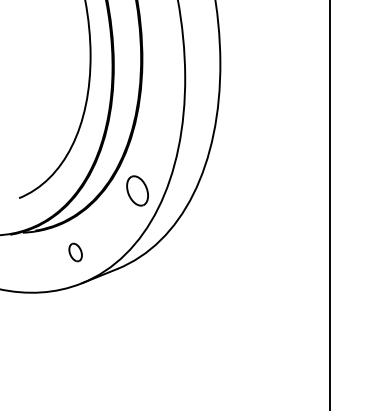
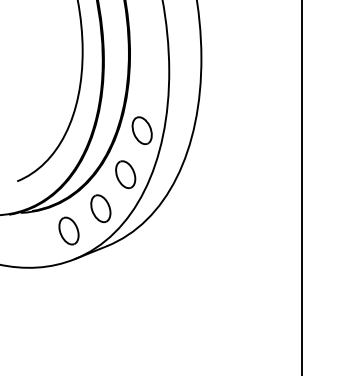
part: (154, 142) -> (141, 130), added
part: (110, 227) -> (100, 208), added
part: (75, 251) -> (68, 230), size x1.67

